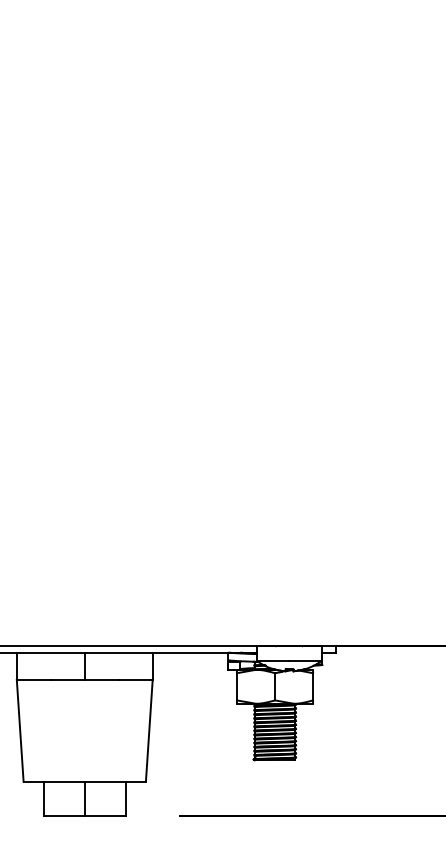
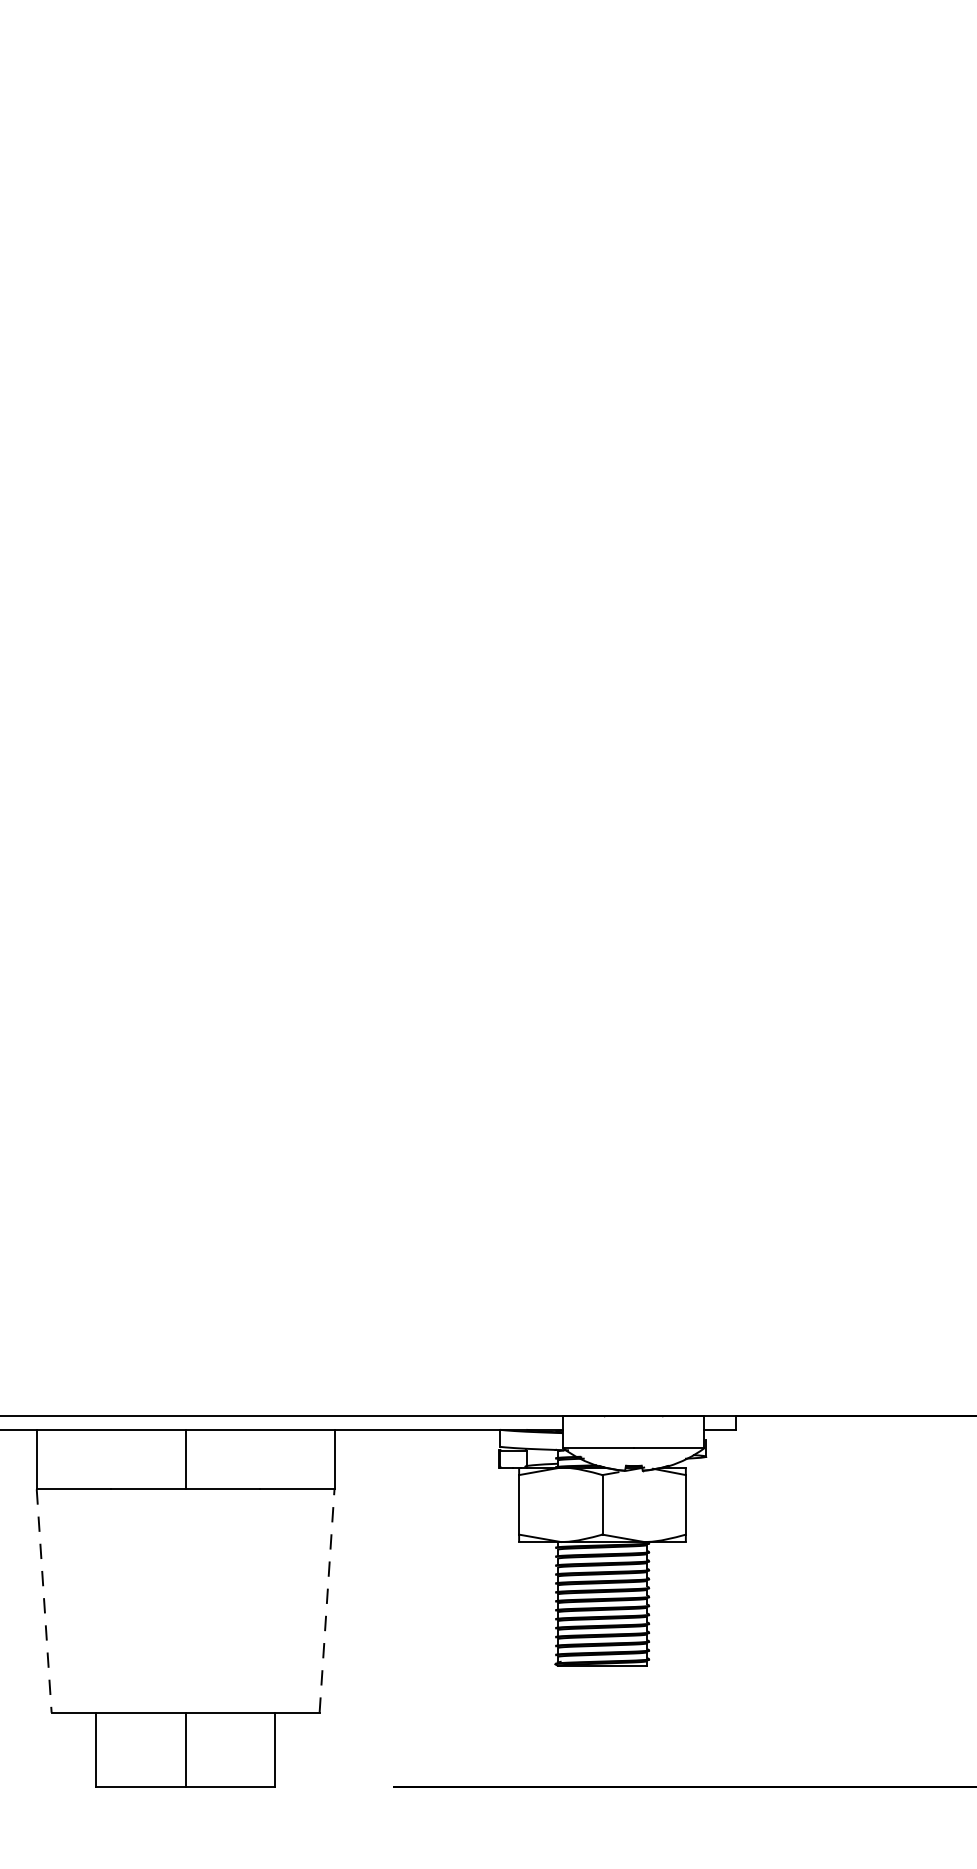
line: (149, 730) -> (327, 1600), solid -> dashed
line: (20, 731) -> (44, 1602), solid -> dashed

